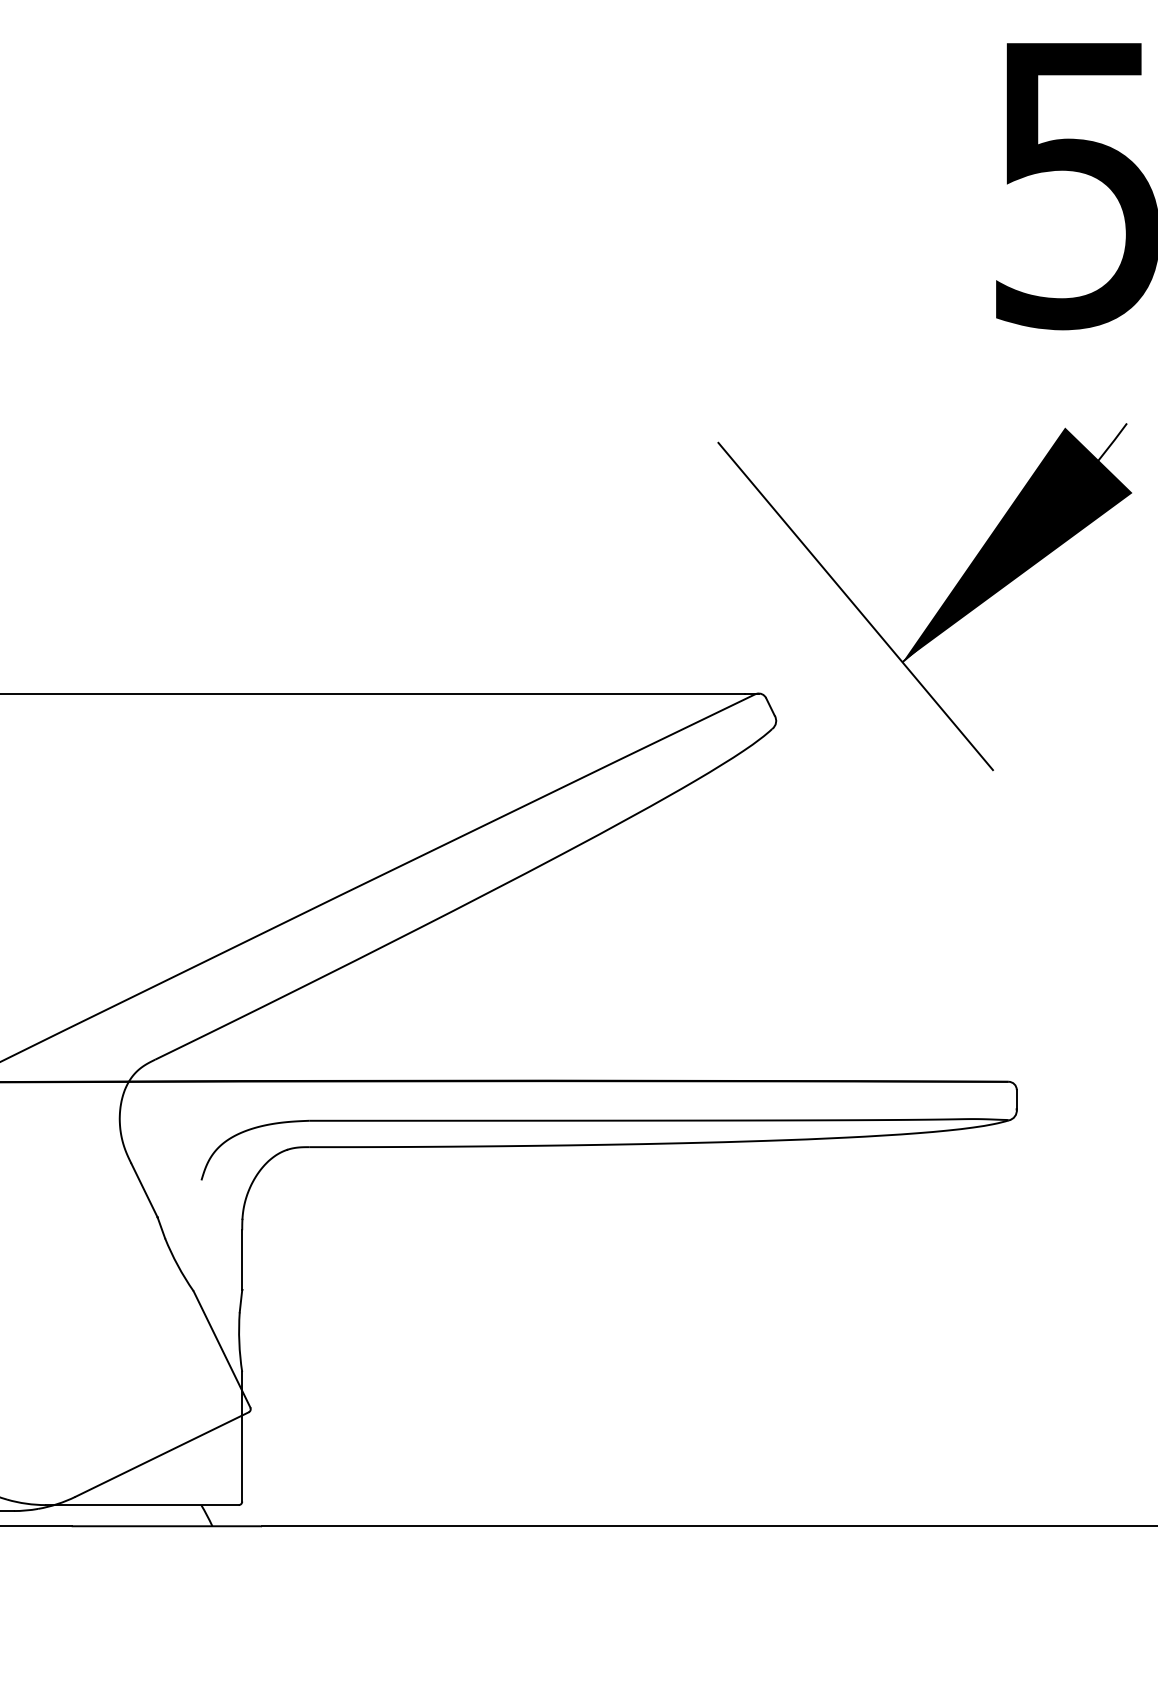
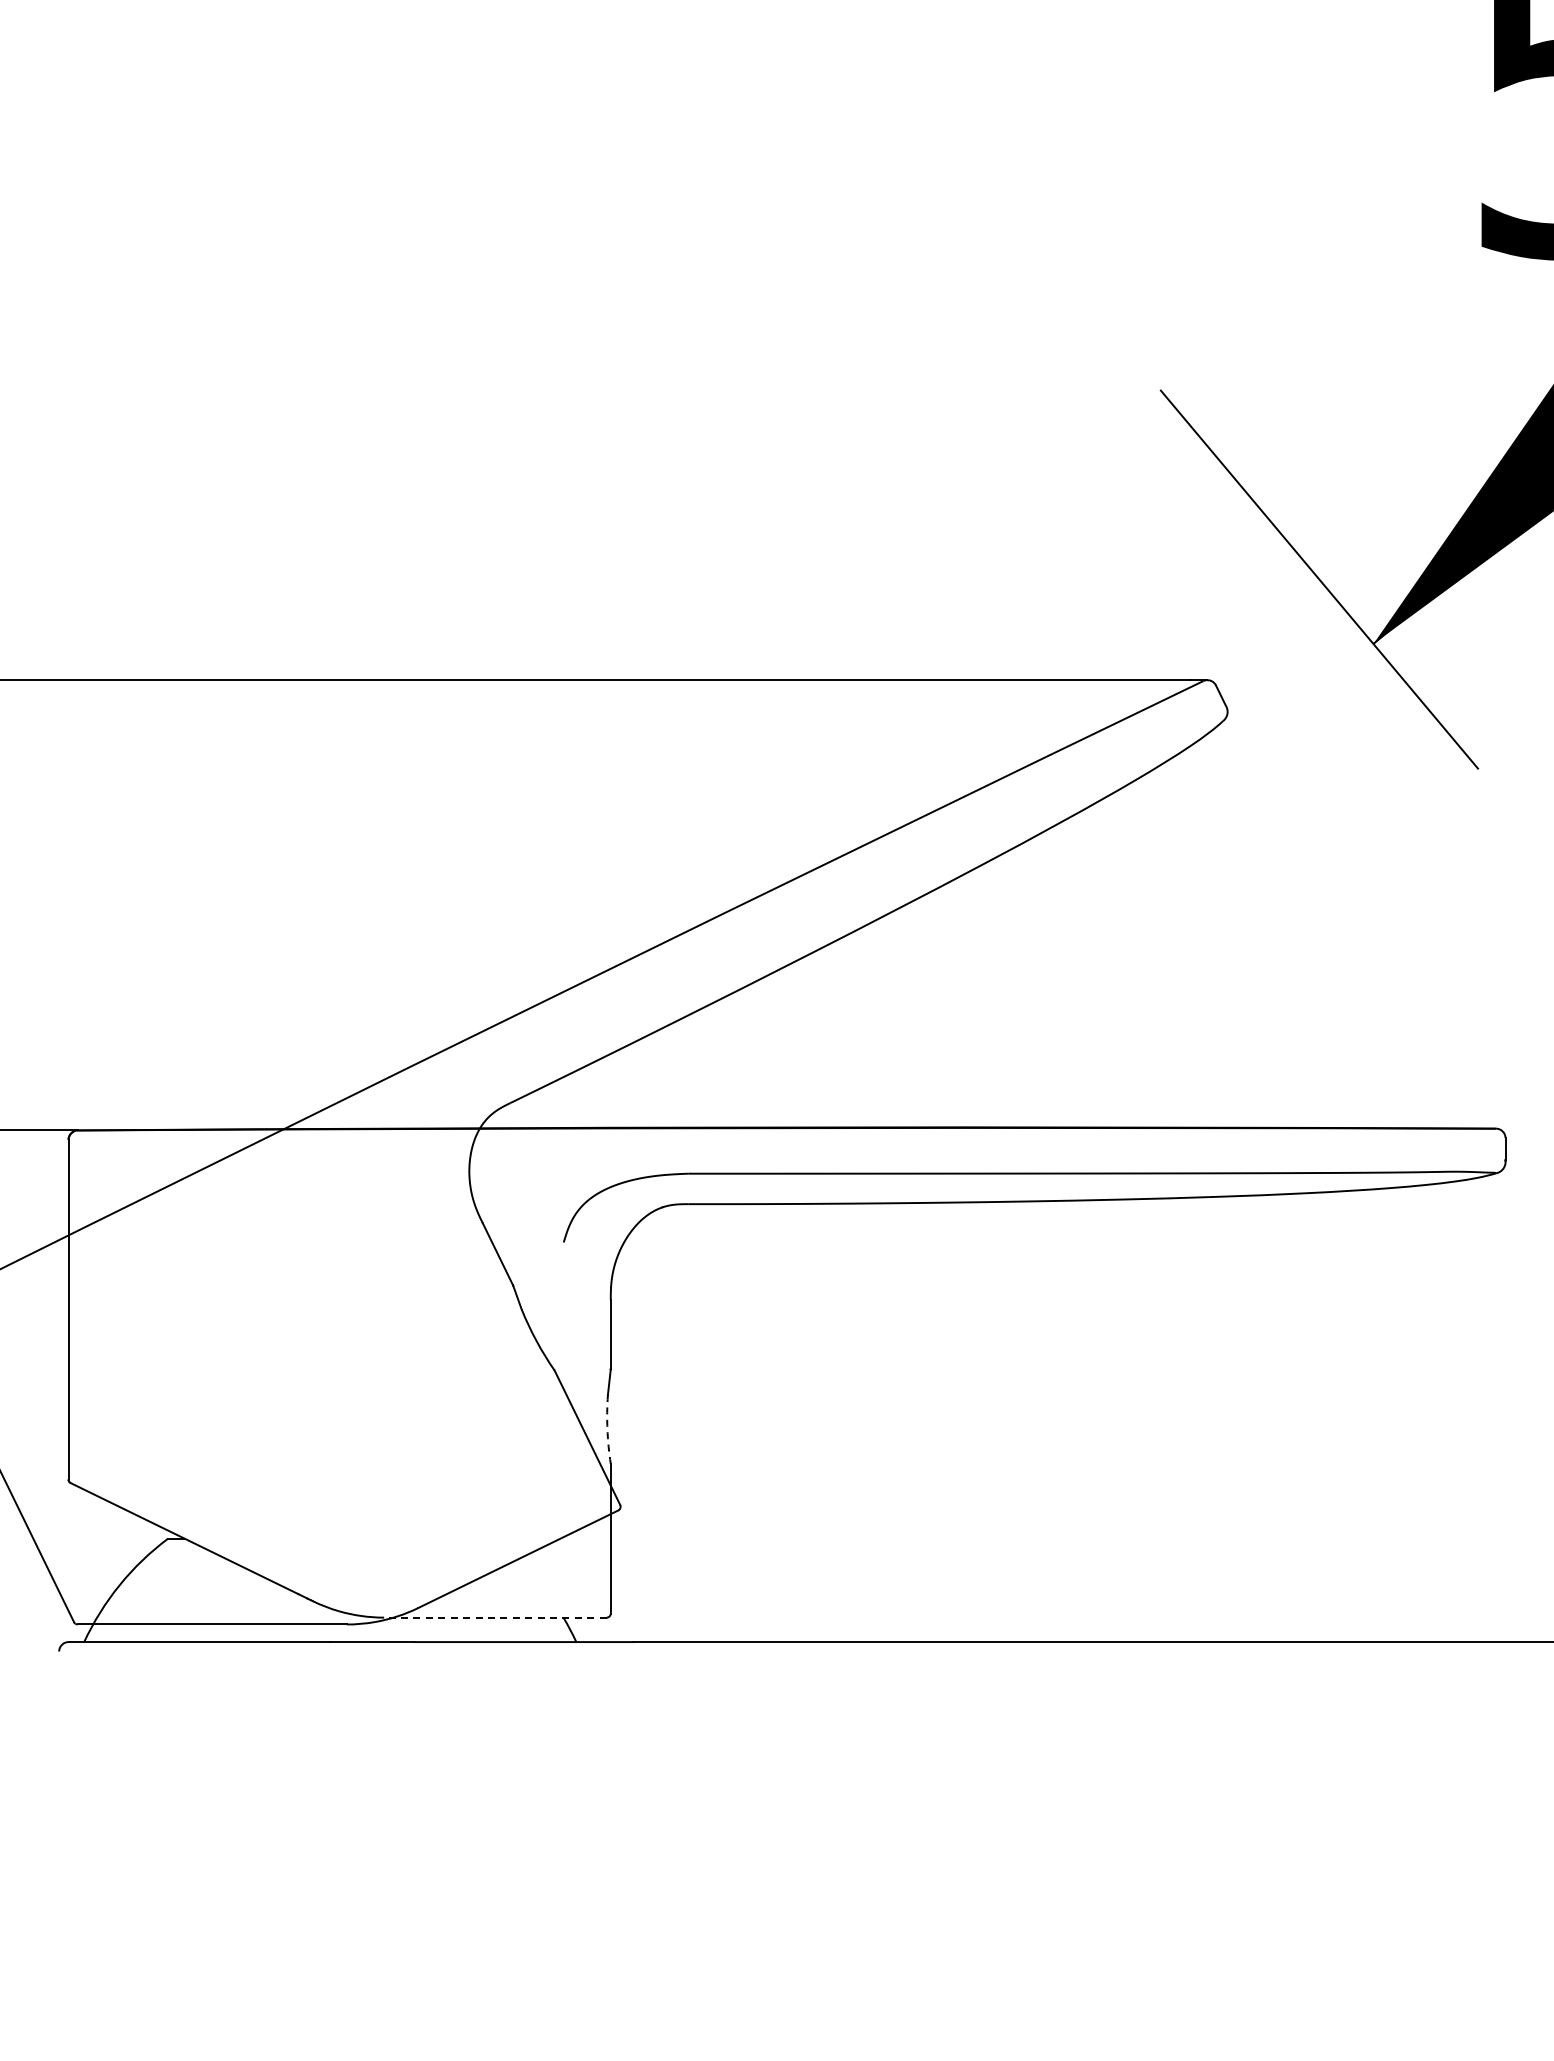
arc: (239, 1342) -> (607, 1429), solid -> dashed
line: (141, 1504) -> (494, 1617), solid -> dashed

